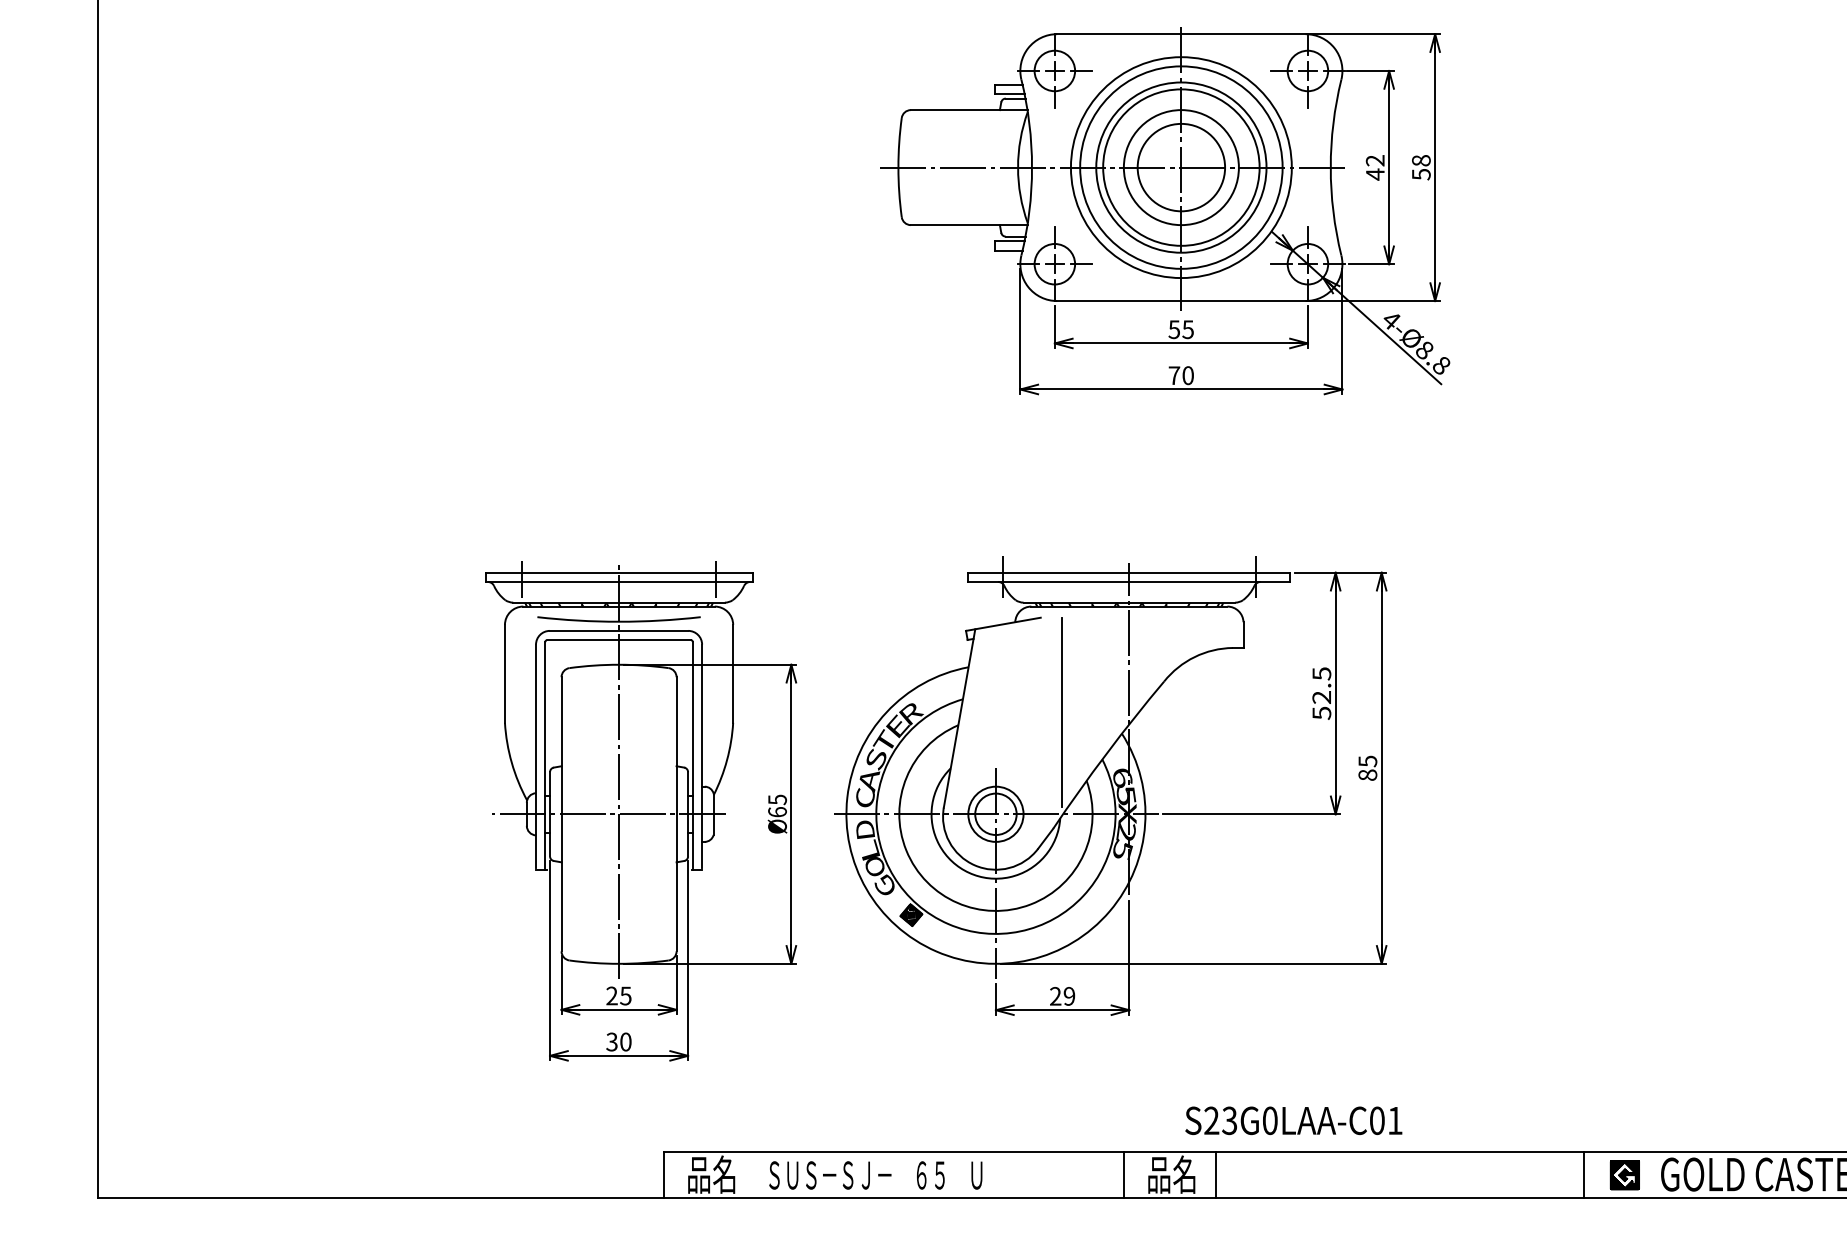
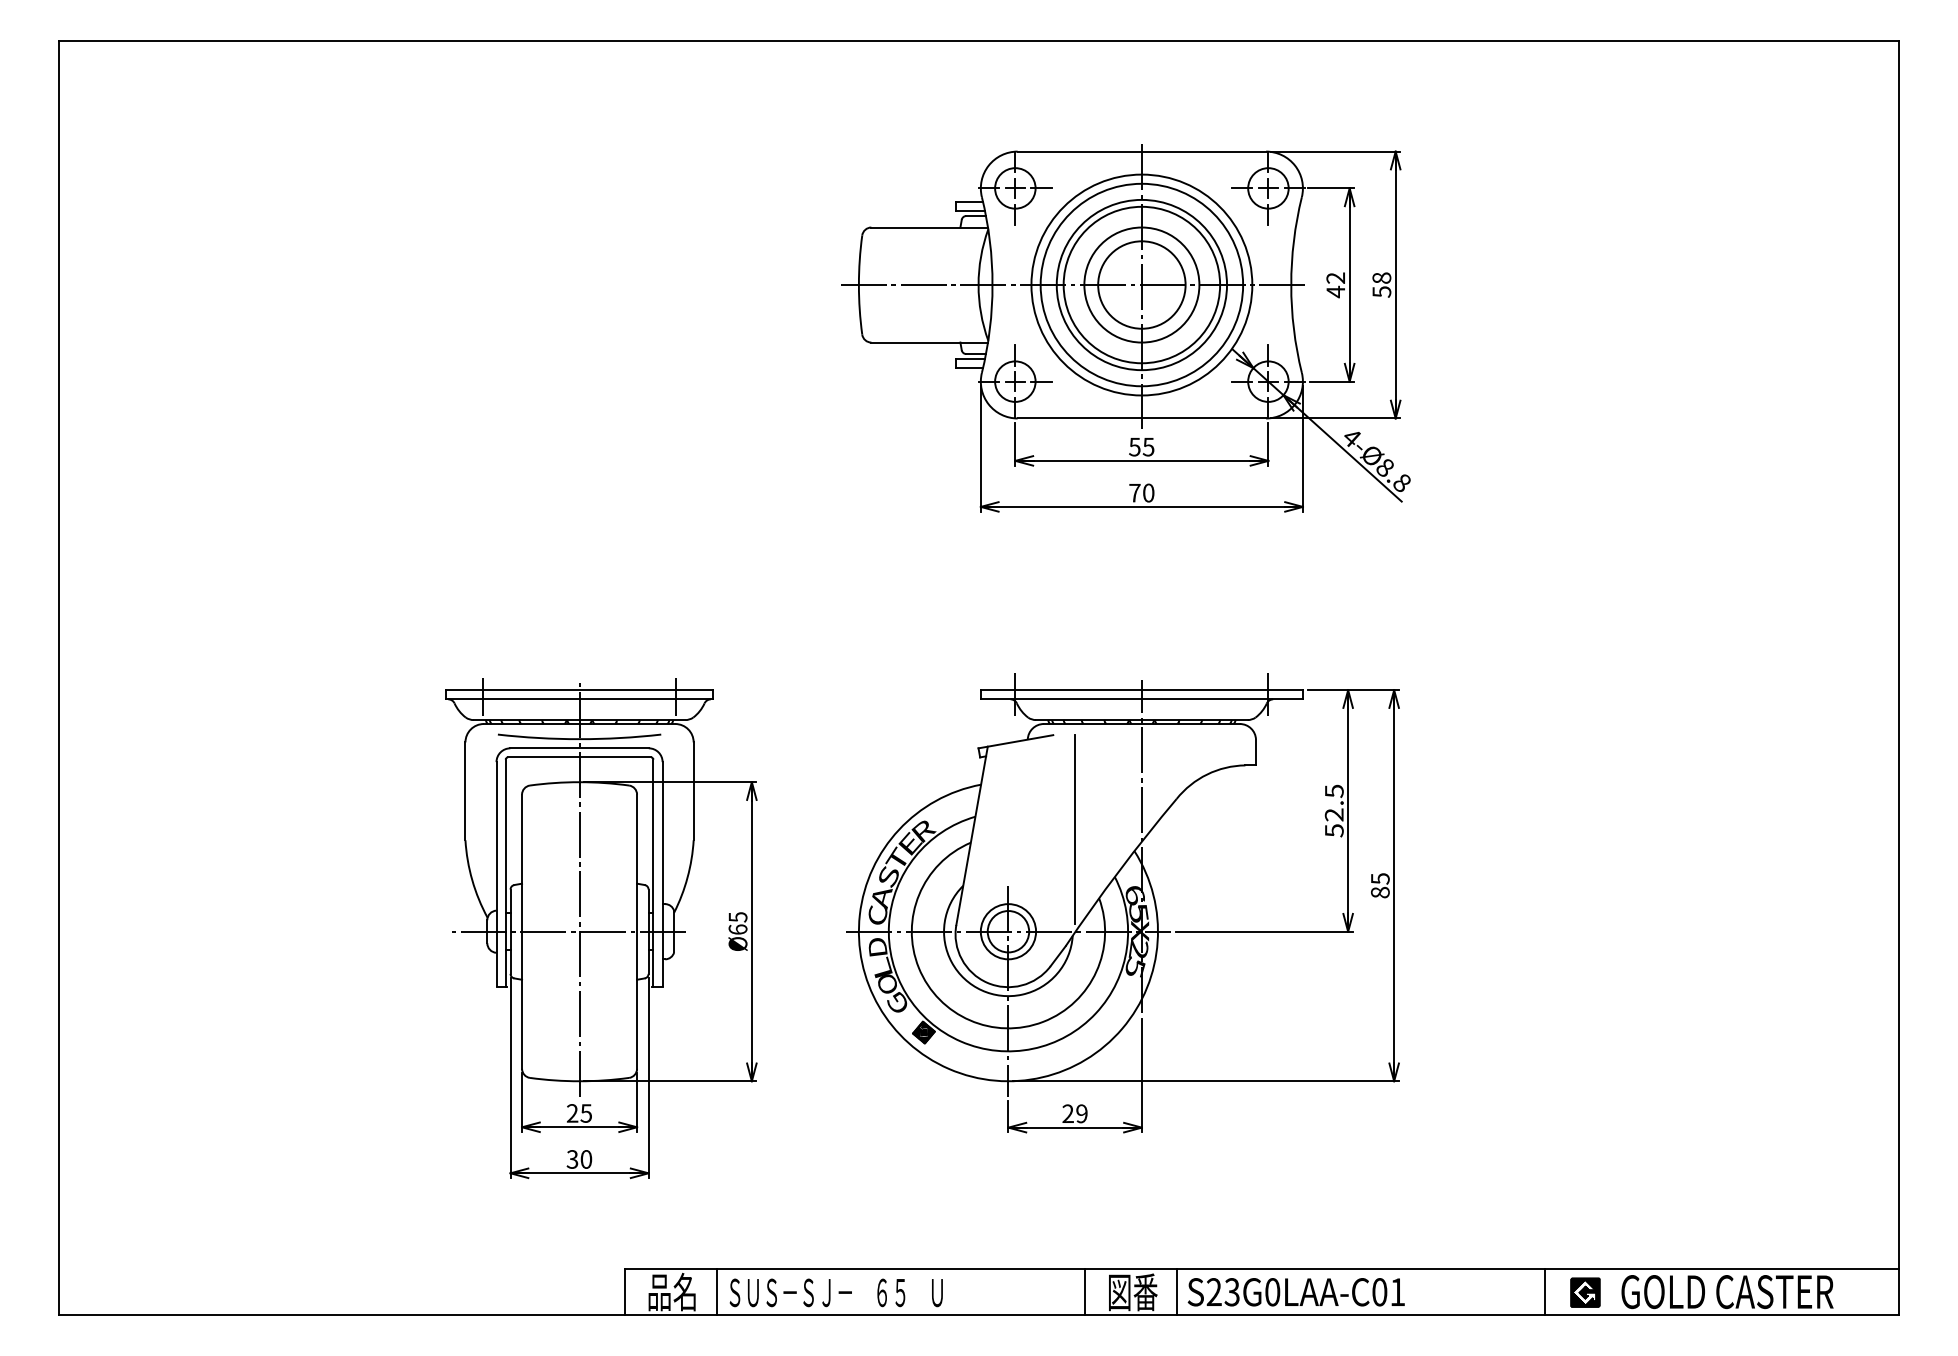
part: (1110, 786) -> (1122, 903), moved
text: (1293, 1121) -> (1295, 1292), moved
text: (1172, 1174) -> (1132, 1291), 品名 -> 図番
line: (756, 1175) -> (716, 1292), added

